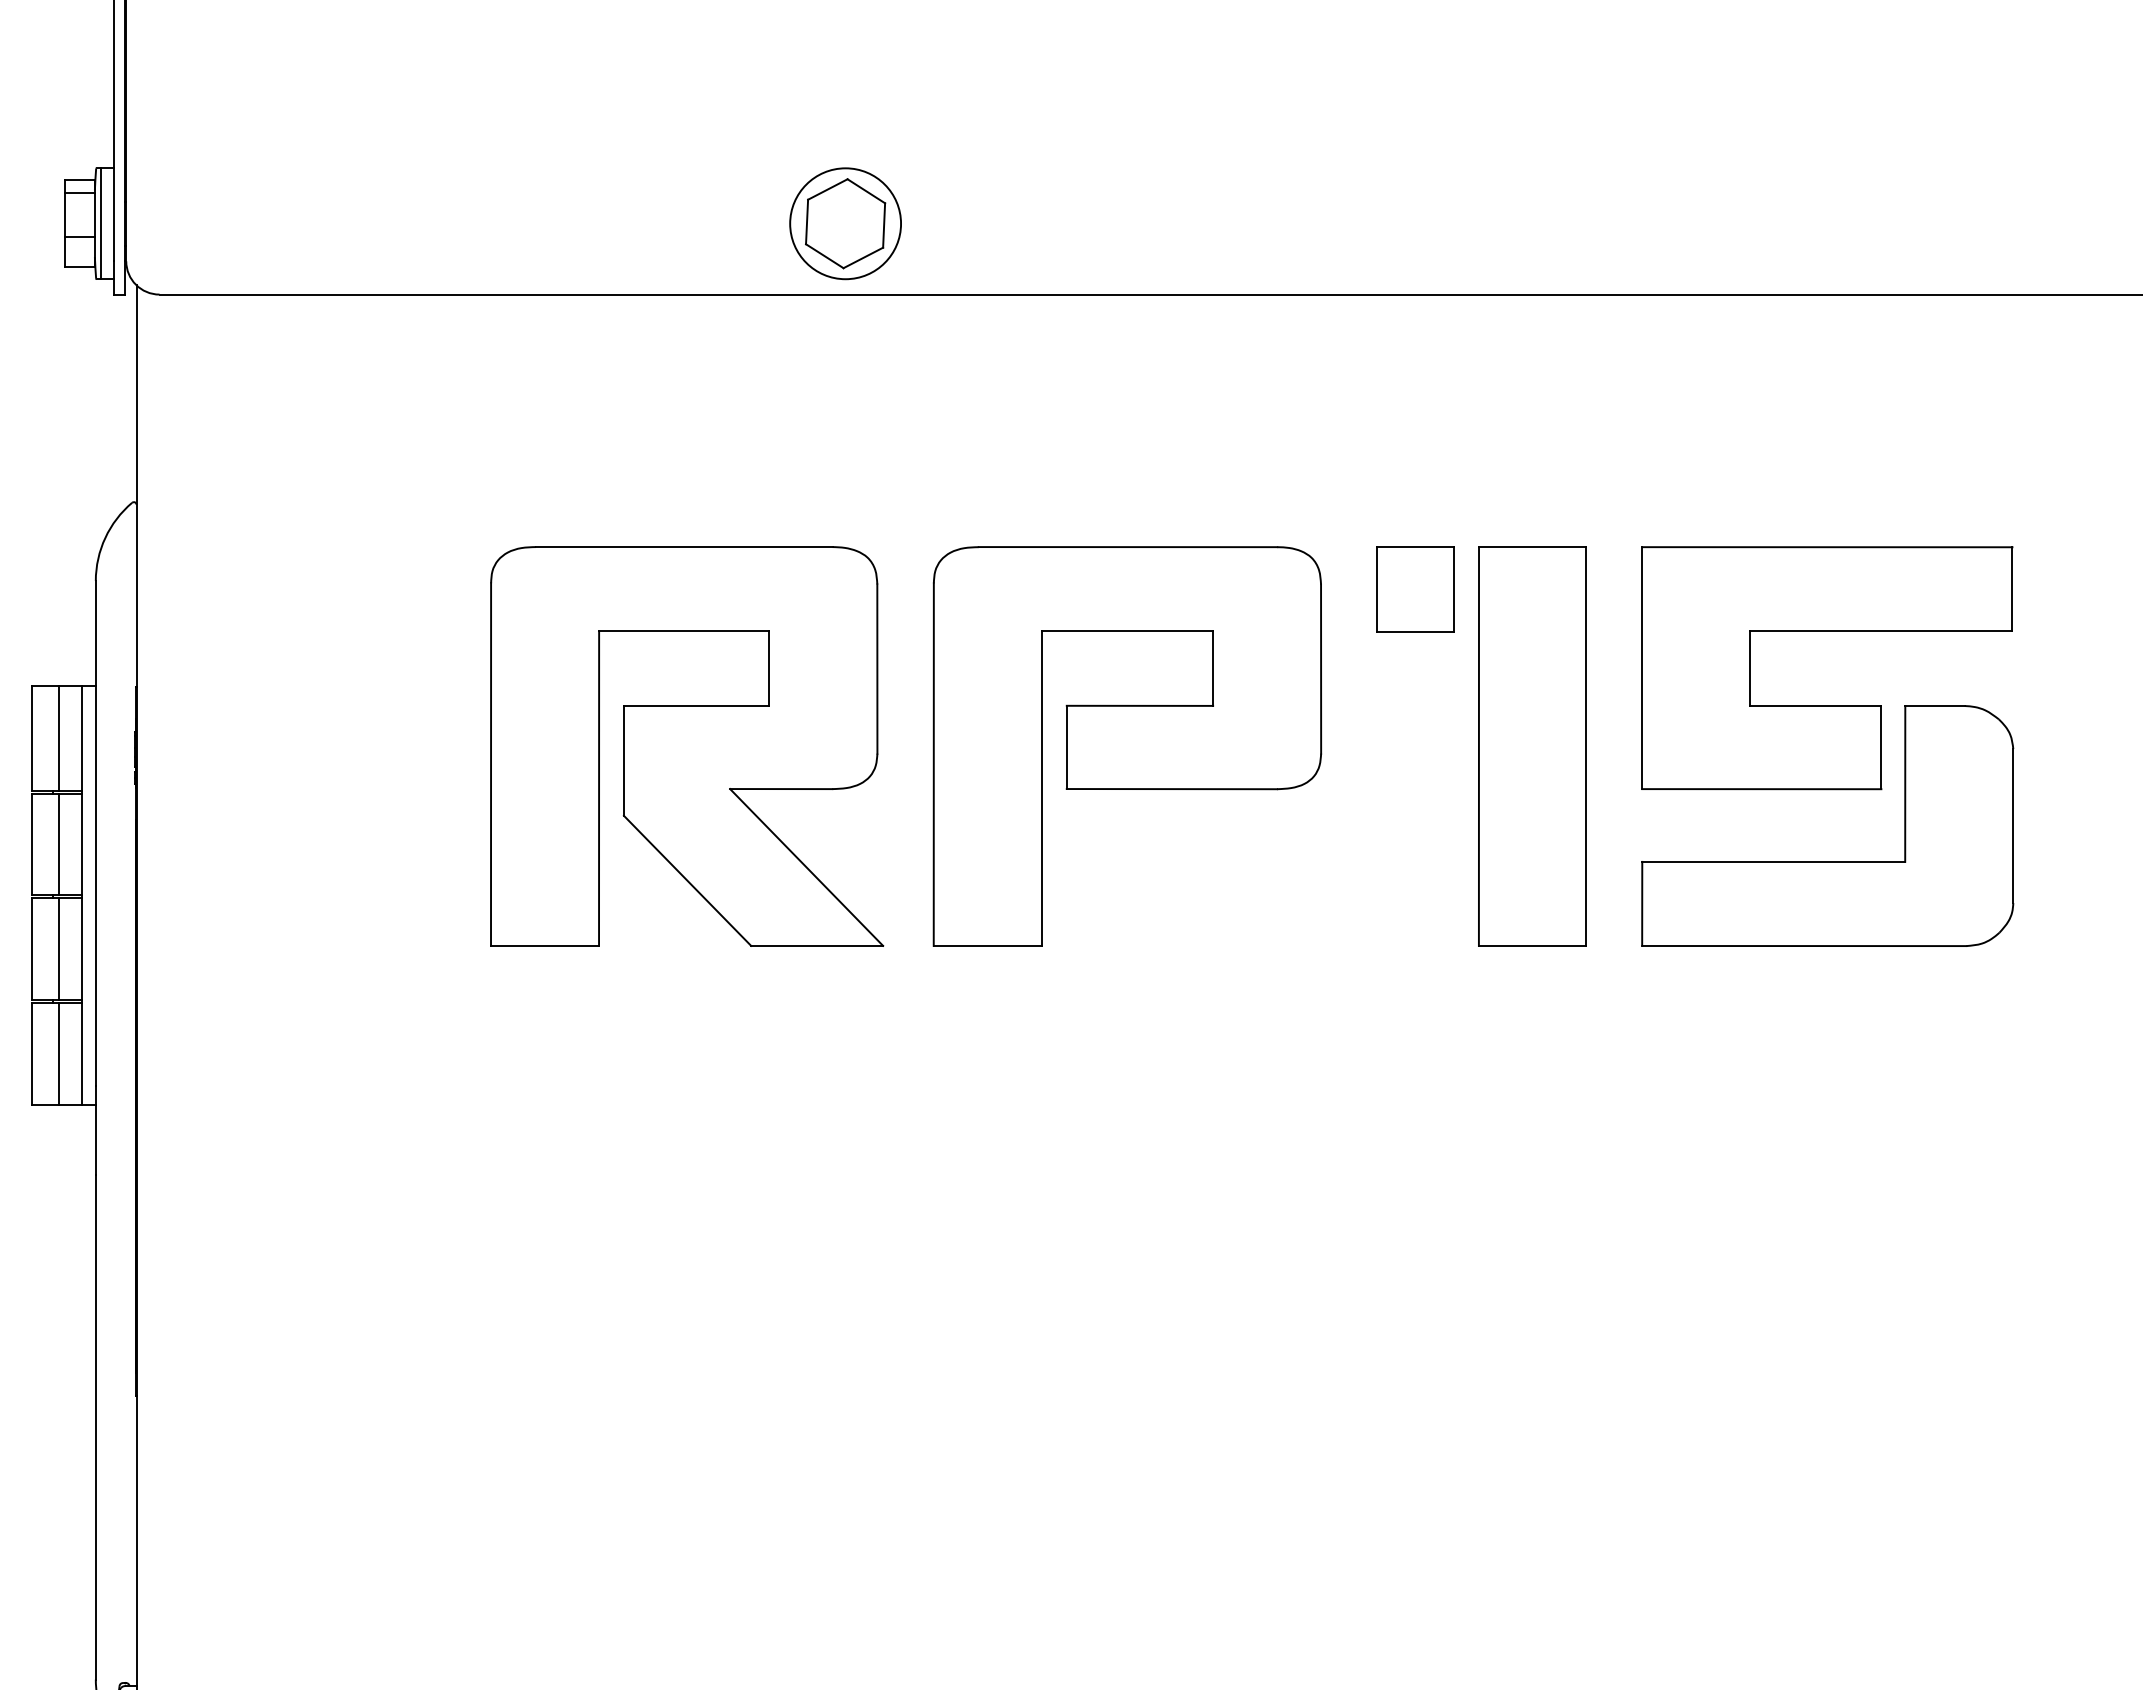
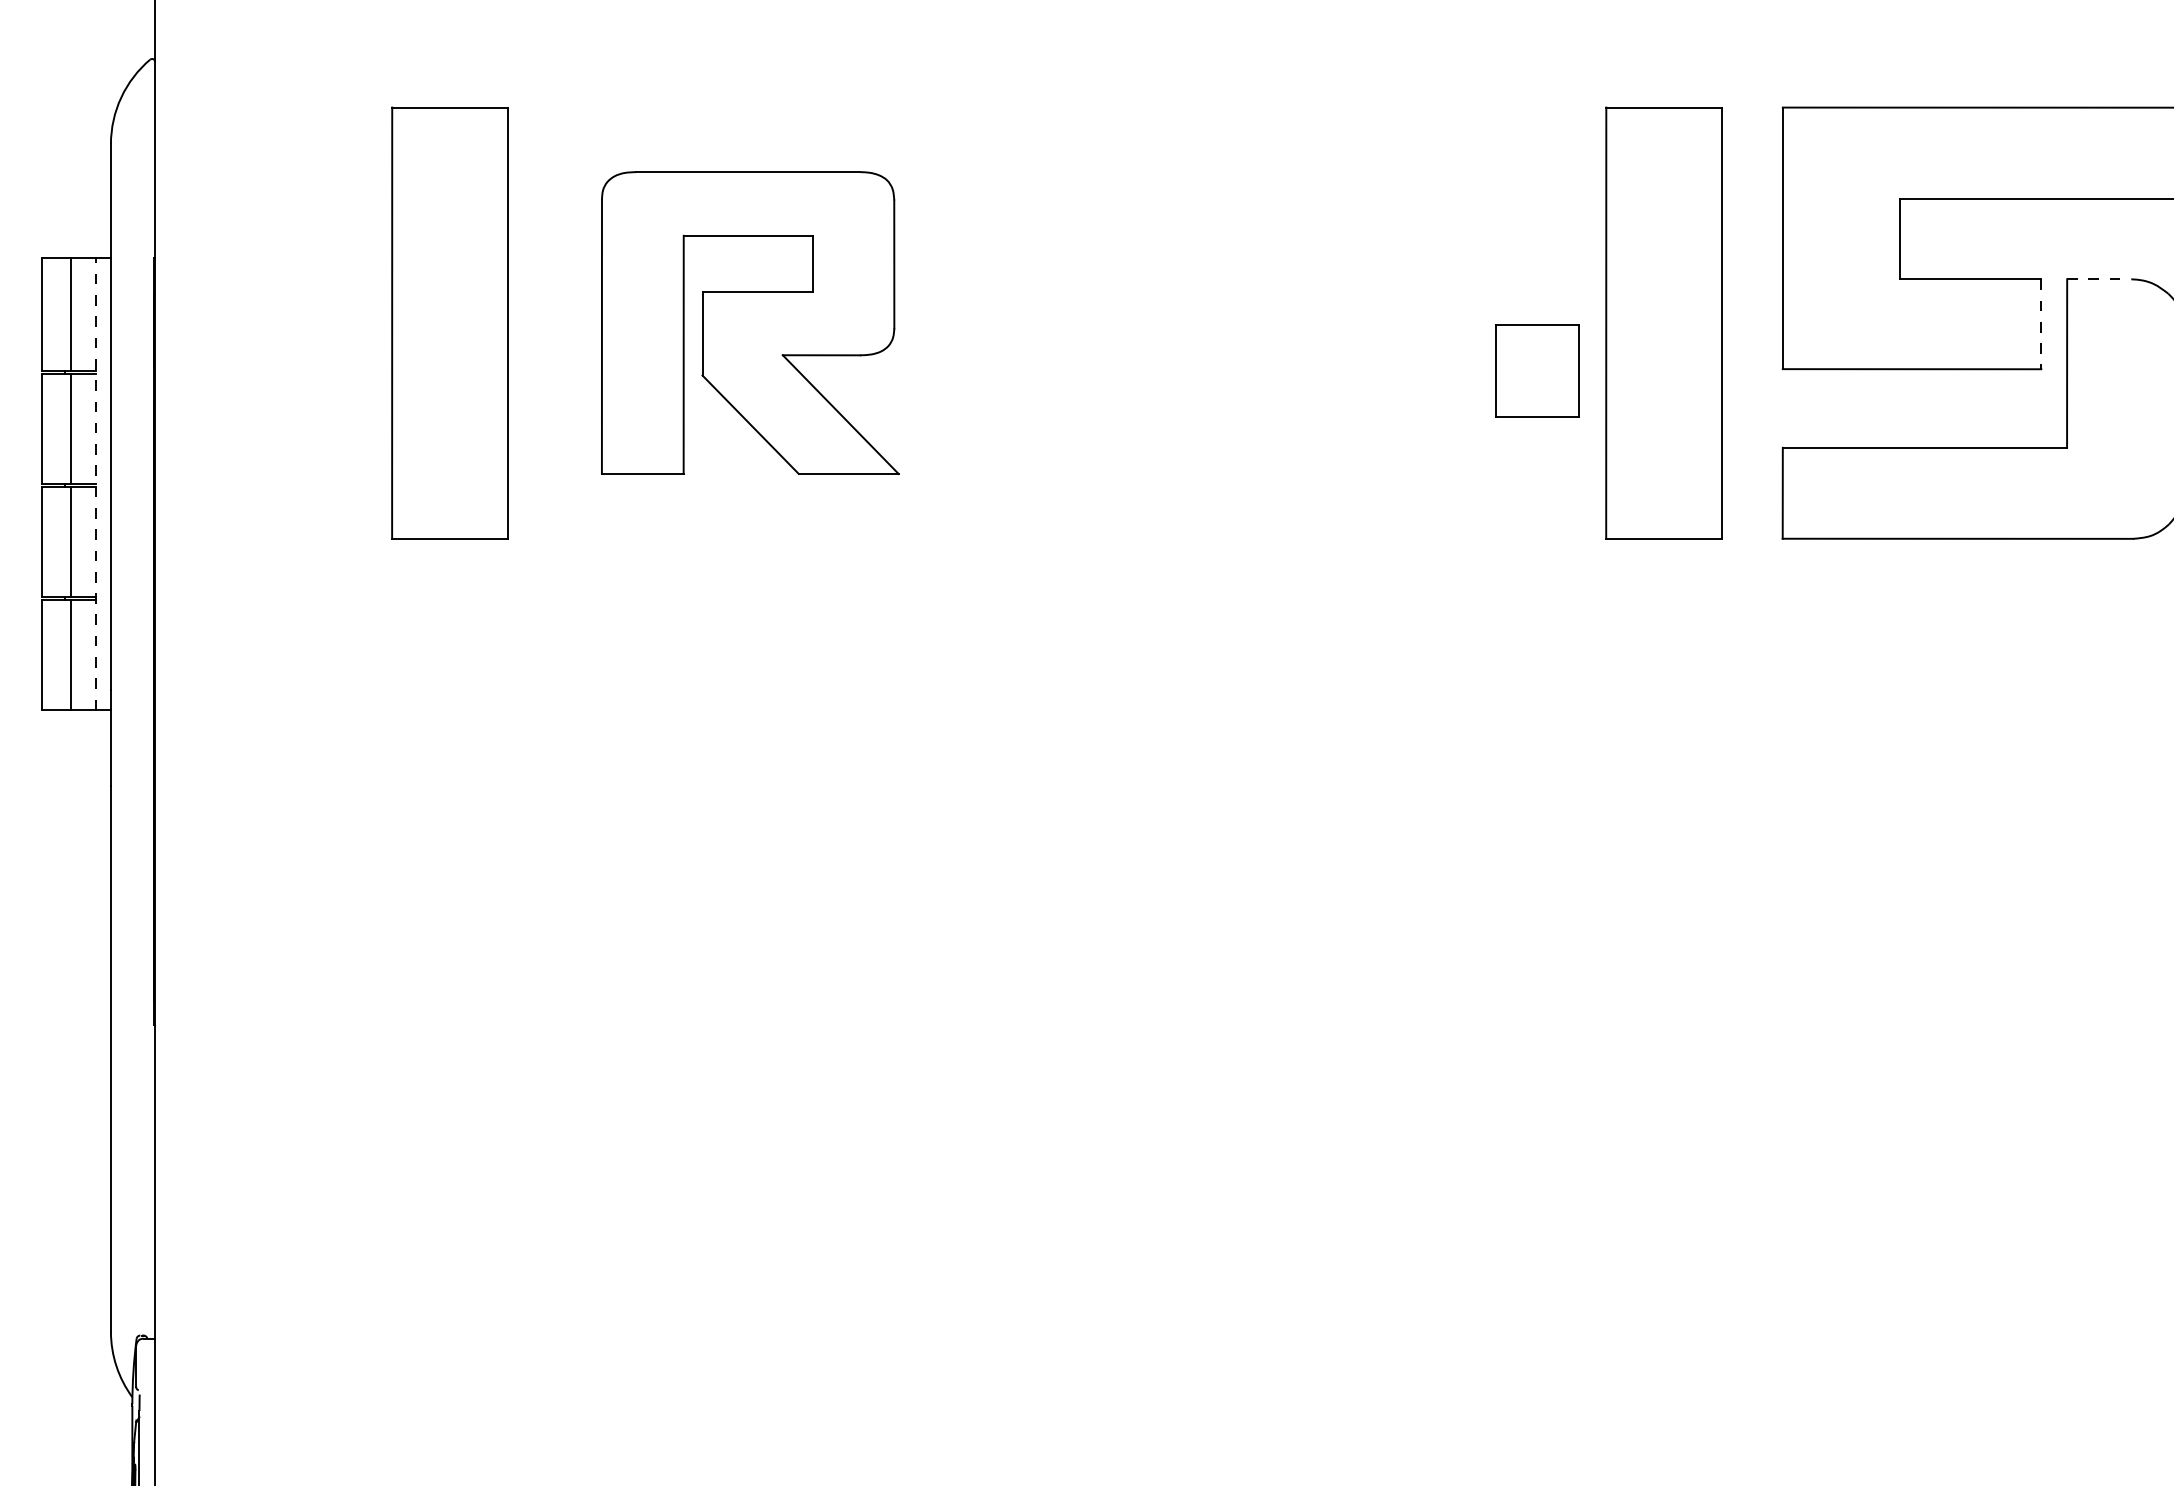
part: (1415, 589) -> (1537, 370), moved
line: (1934, 706) -> (2098, 279), solid -> dashed
part: (409, 746) -> (450, 323), added
part: (687, 746) -> (750, 323), size x0.7
part: (1127, 746) -> (1226, 323), removed
line: (1881, 747) -> (2041, 324), solid -> dashed
line: (81, 894) -> (95, 483), solid -> dashed

